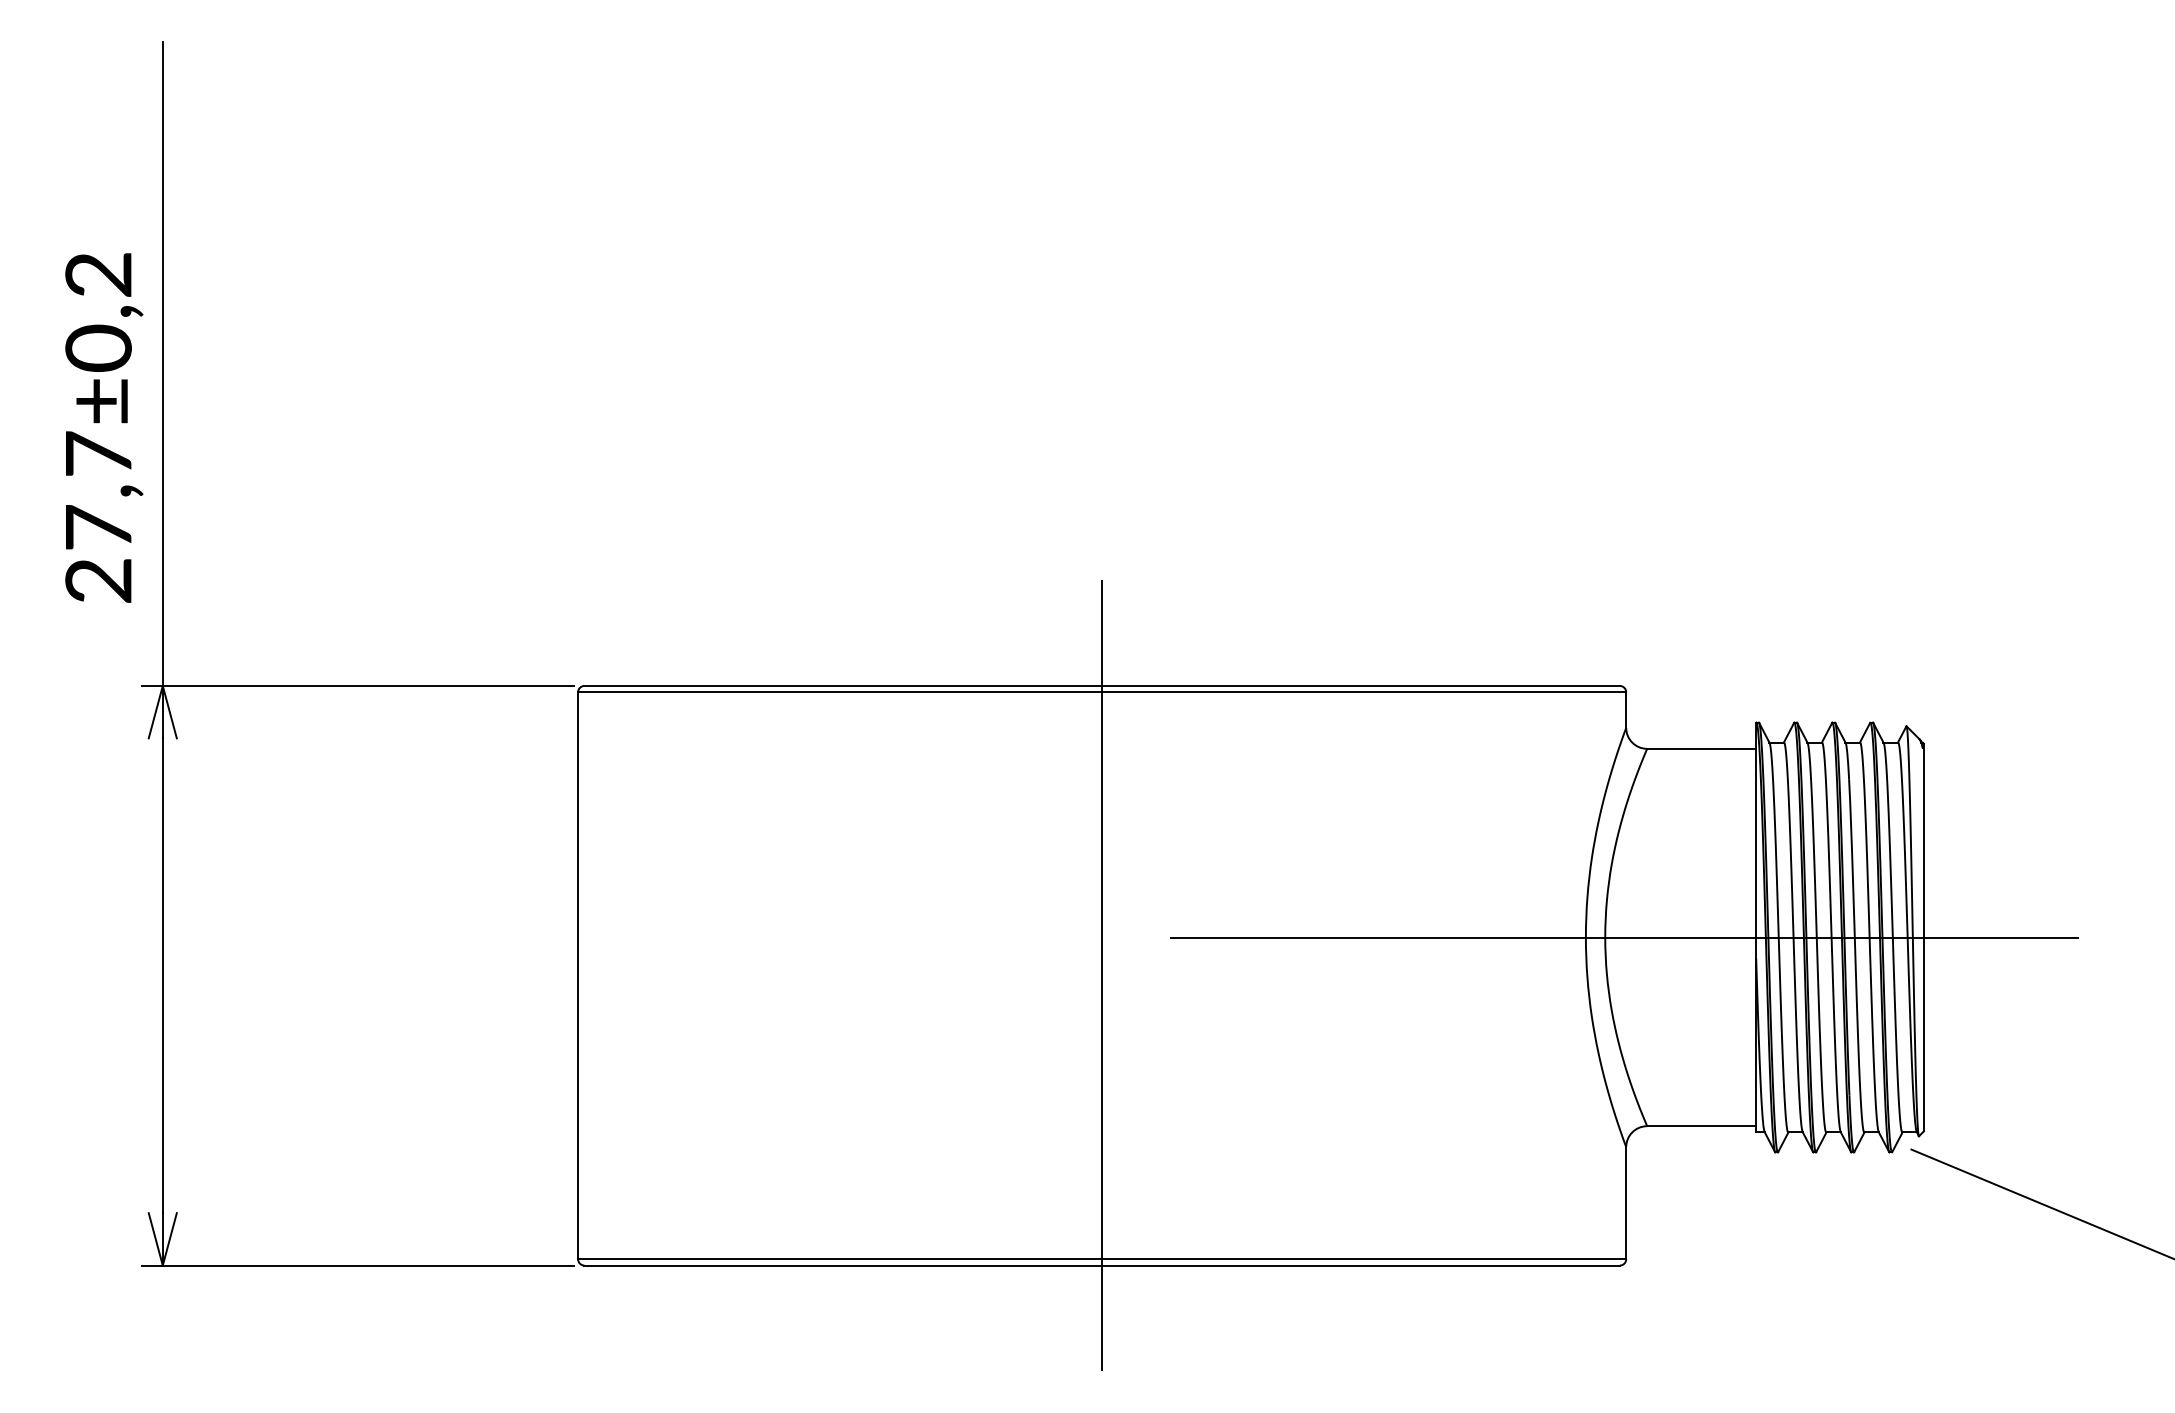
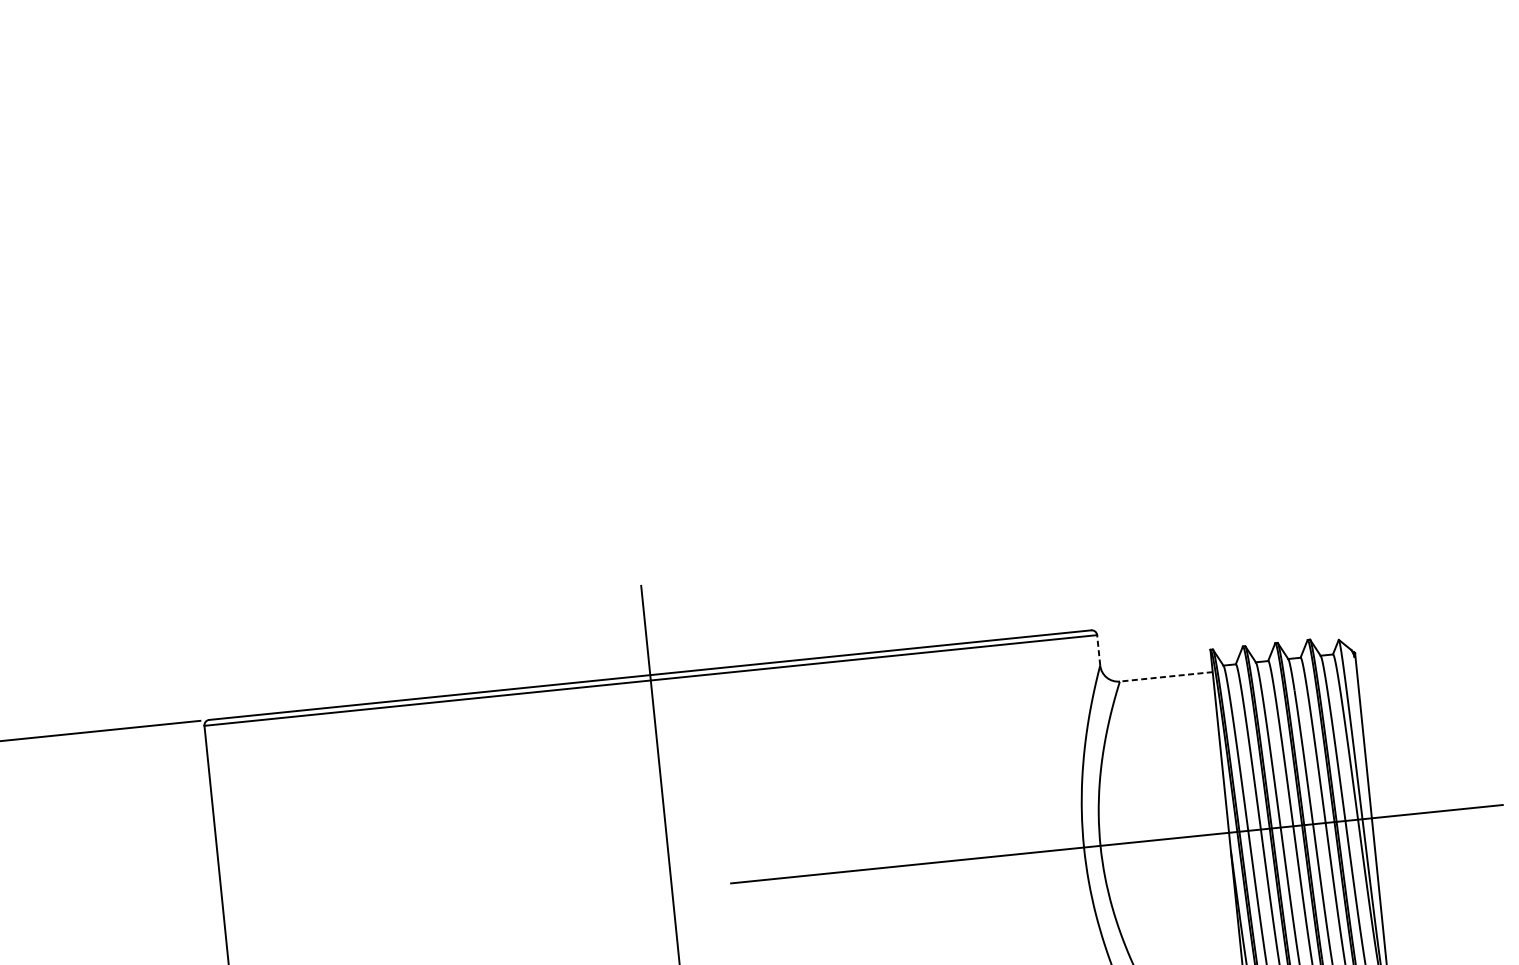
line: (1626, 710) -> (1098, 650), solid -> dashed
line: (1701, 748) -> (1166, 676), solid -> dashed

